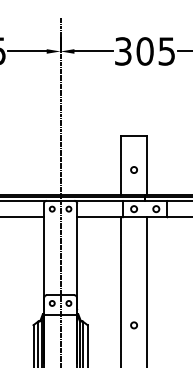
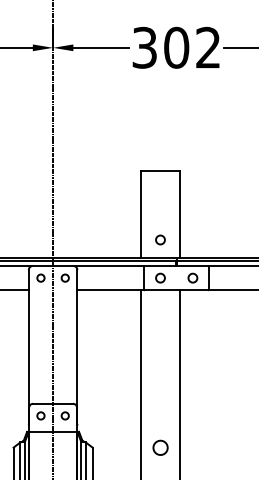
text: (166, 51) -> (207, 47), 305 -> 302
part: (133, 169) -> (159, 239), moved
part: (133, 325) -> (159, 448), size x1.6

